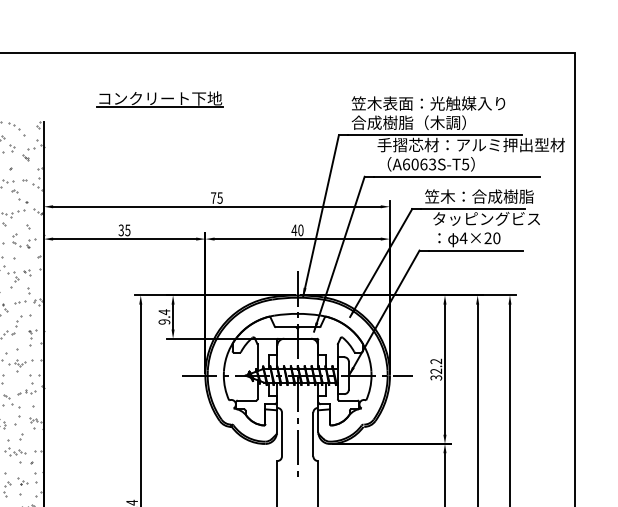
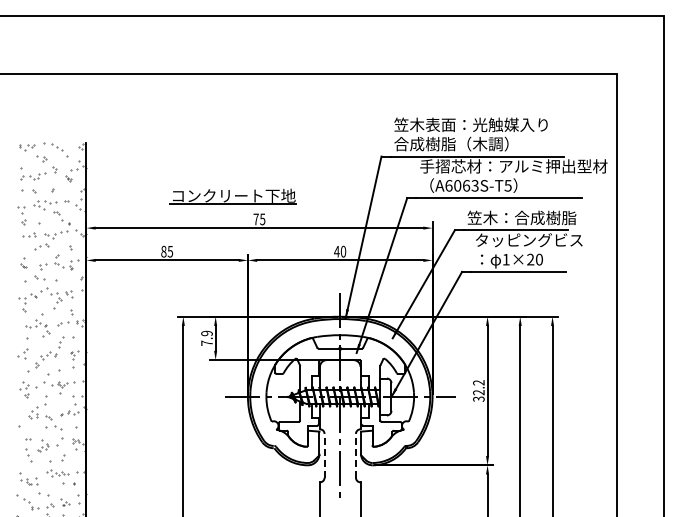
part: (158, 99) -> (232, 196), moved
text: (120, 230) -> (163, 251), 35 -> 85
text: (463, 238) -> (506, 259), 4×20 -> 1×20
text: (163, 316) -> (206, 337), 9.4 -> 7.9
line: (281, 434) -> (324, 455), solid -> dashed
line: (312, 434) -> (355, 455), solid -> dashed

